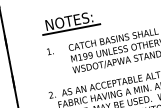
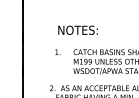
line: (71, 29) -> (78, 37), removed

